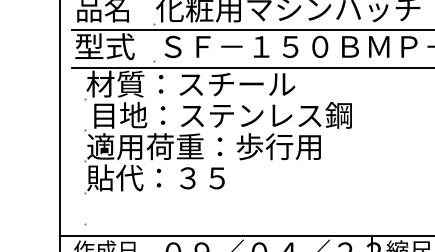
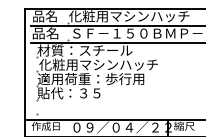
text: (104, 46) -> (45, 33), 型式 -> 品名
text: (220, 114) -> (98, 64), 目地：ステンレス鋼 -> 化粧用マシンハッチ

